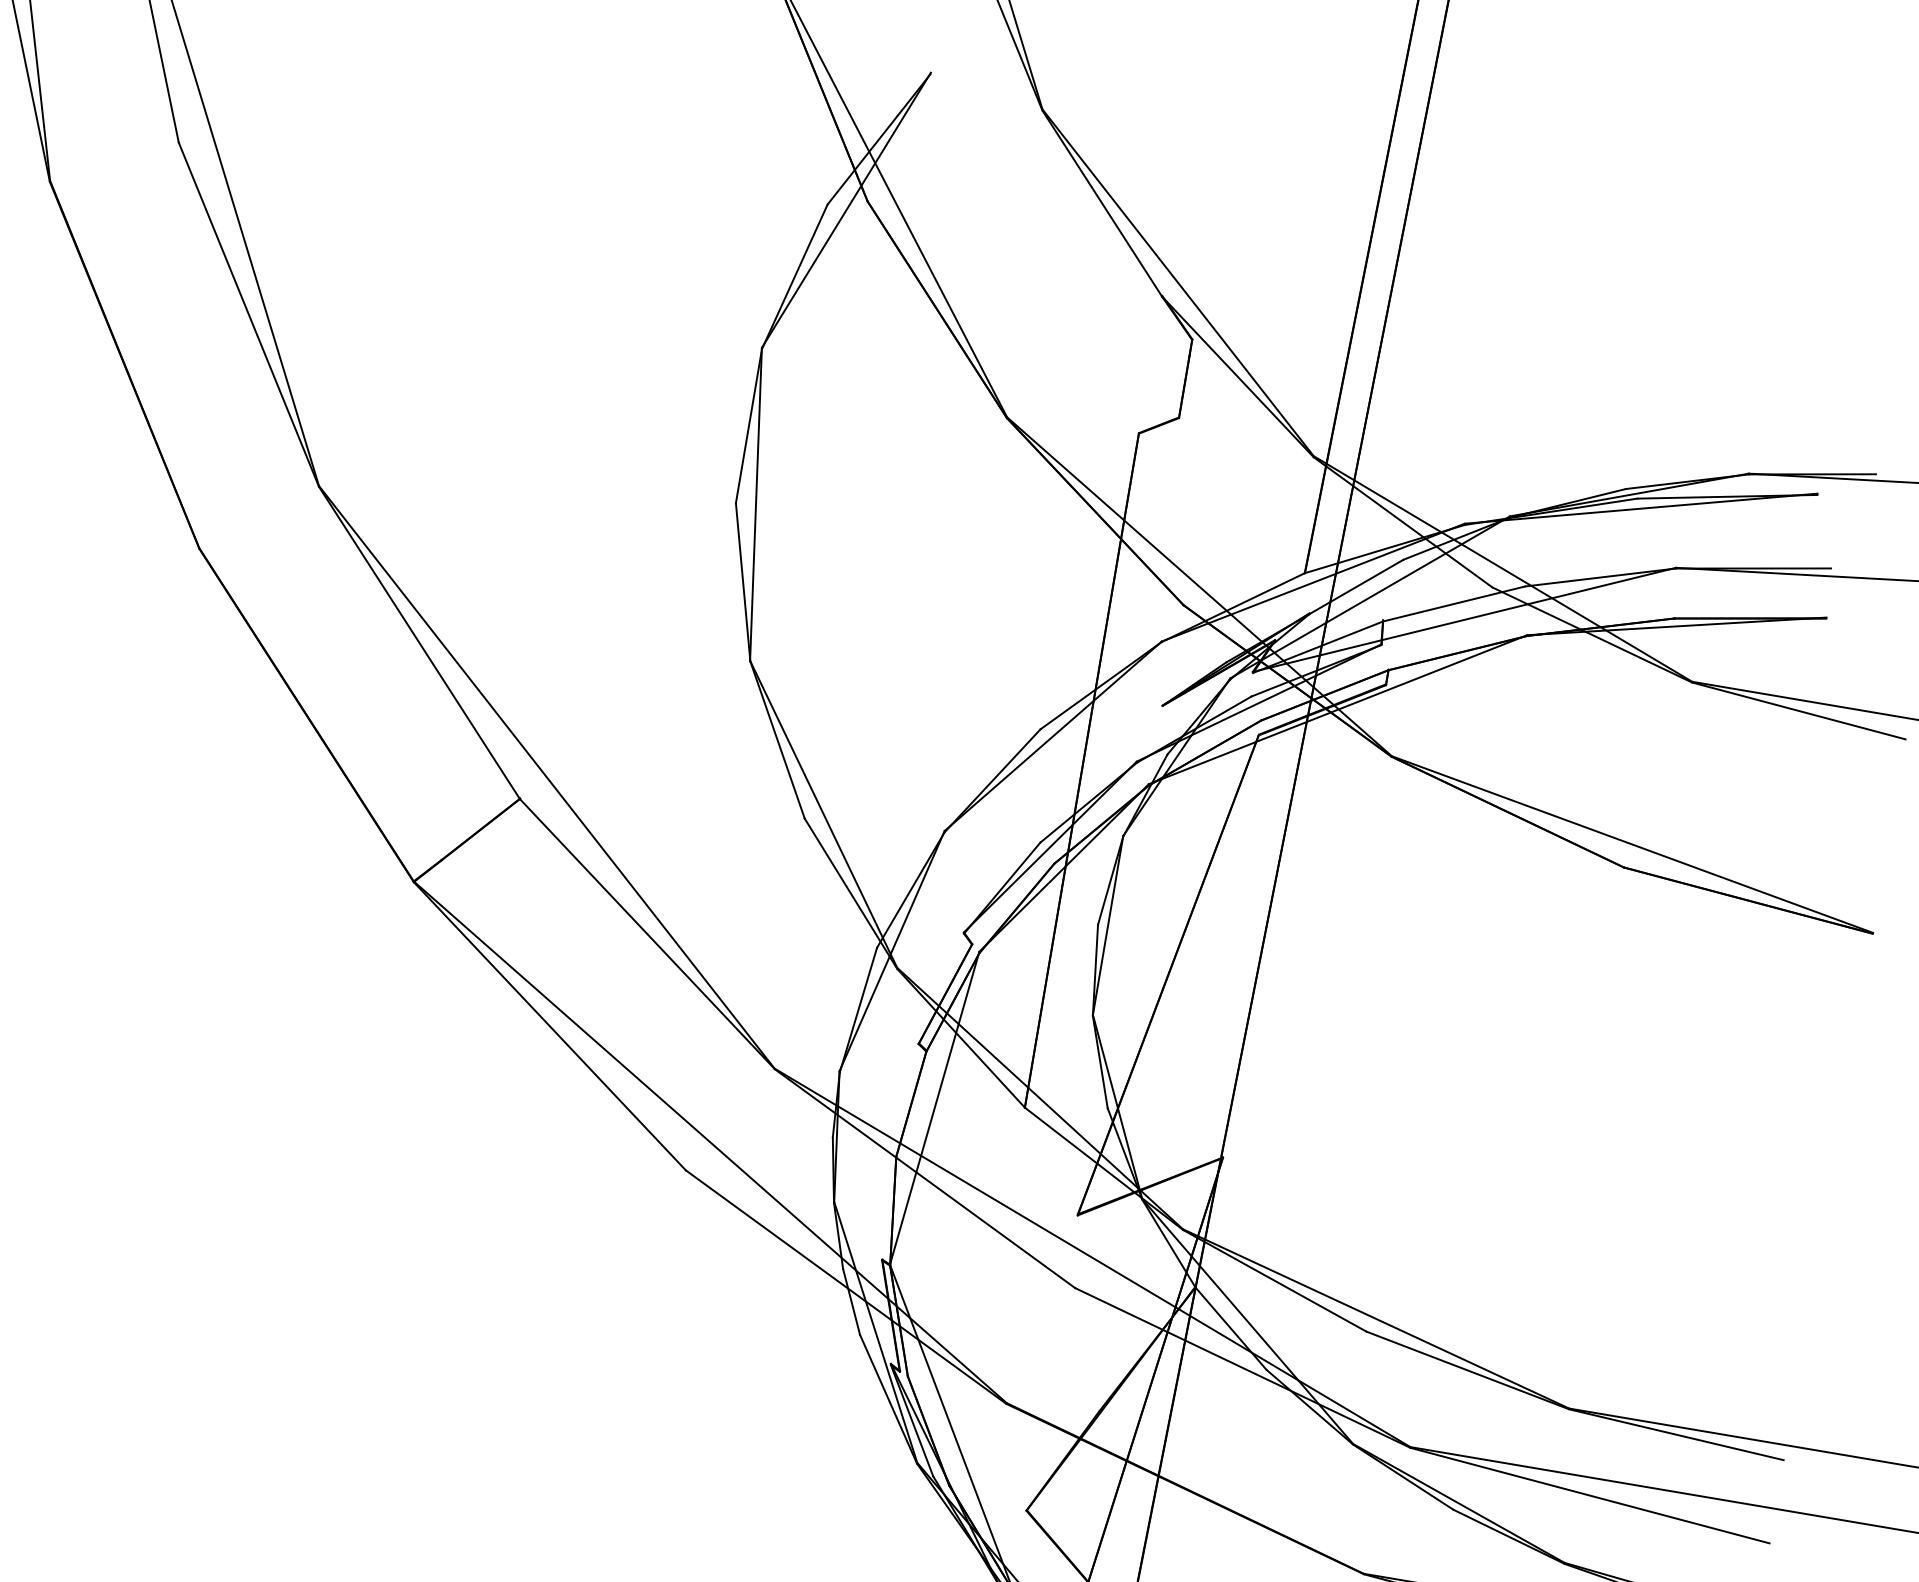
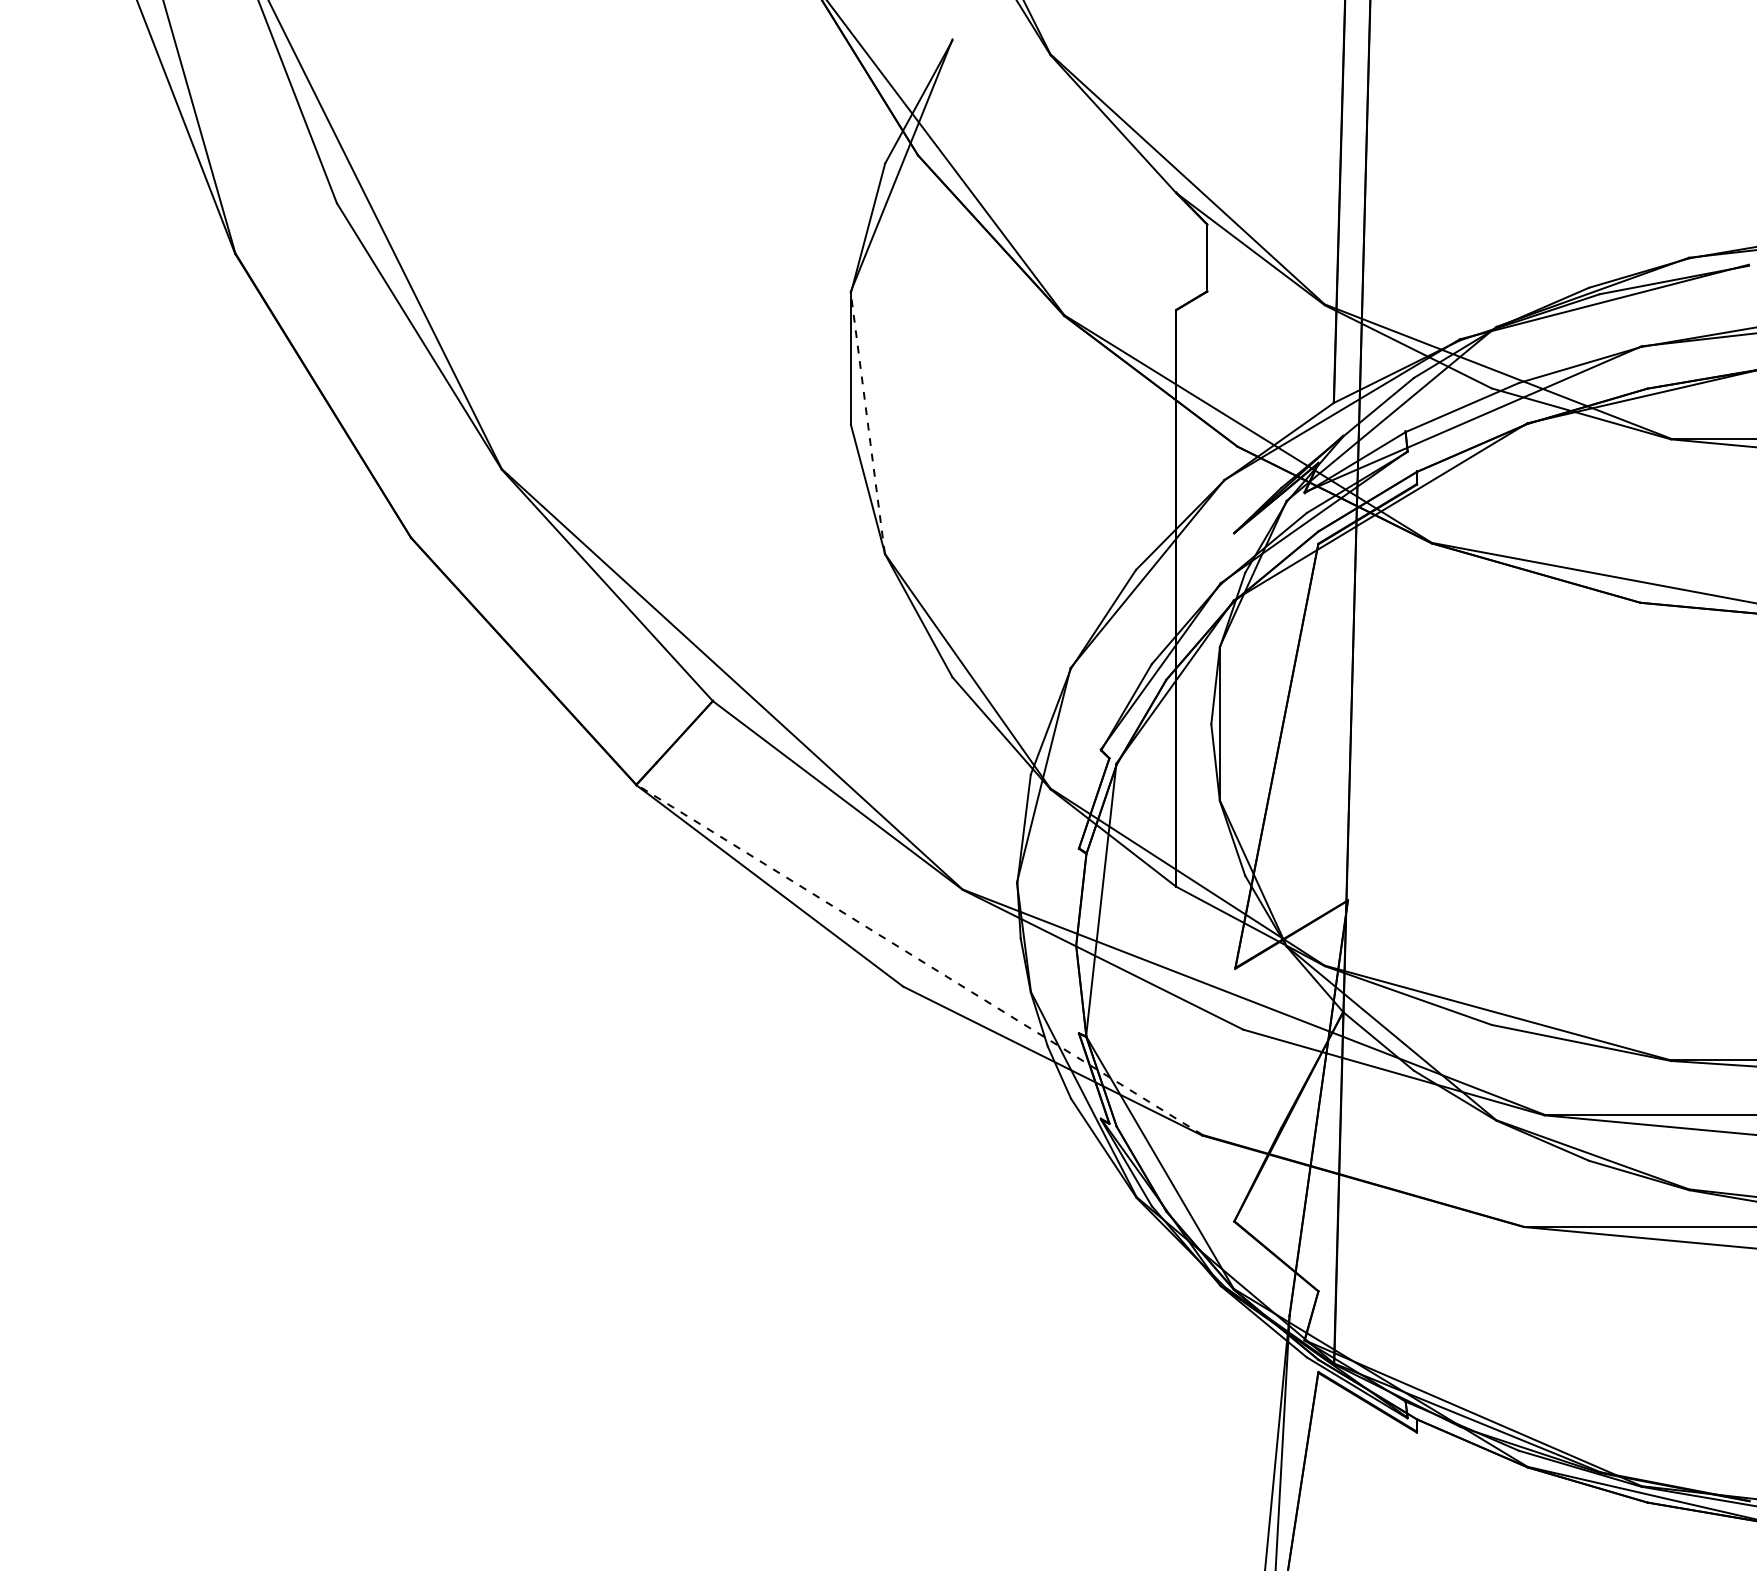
line: (755, 503) -> (867, 422), solid -> dashed
line: (710, 1141) -> (919, 959), solid -> dashed

